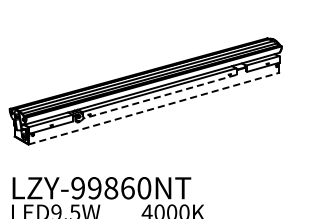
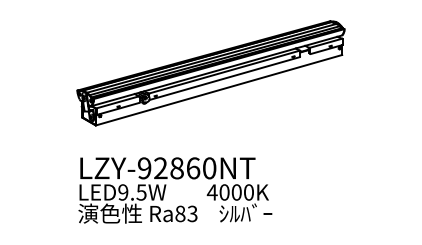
line: (159, 96) -> (224, 78), dashed -> solid
line: (154, 108) -> (219, 90), dashed -> solid
text: (94, 188) -> (160, 168), LZY-99860NT -> LZY-92860NT

